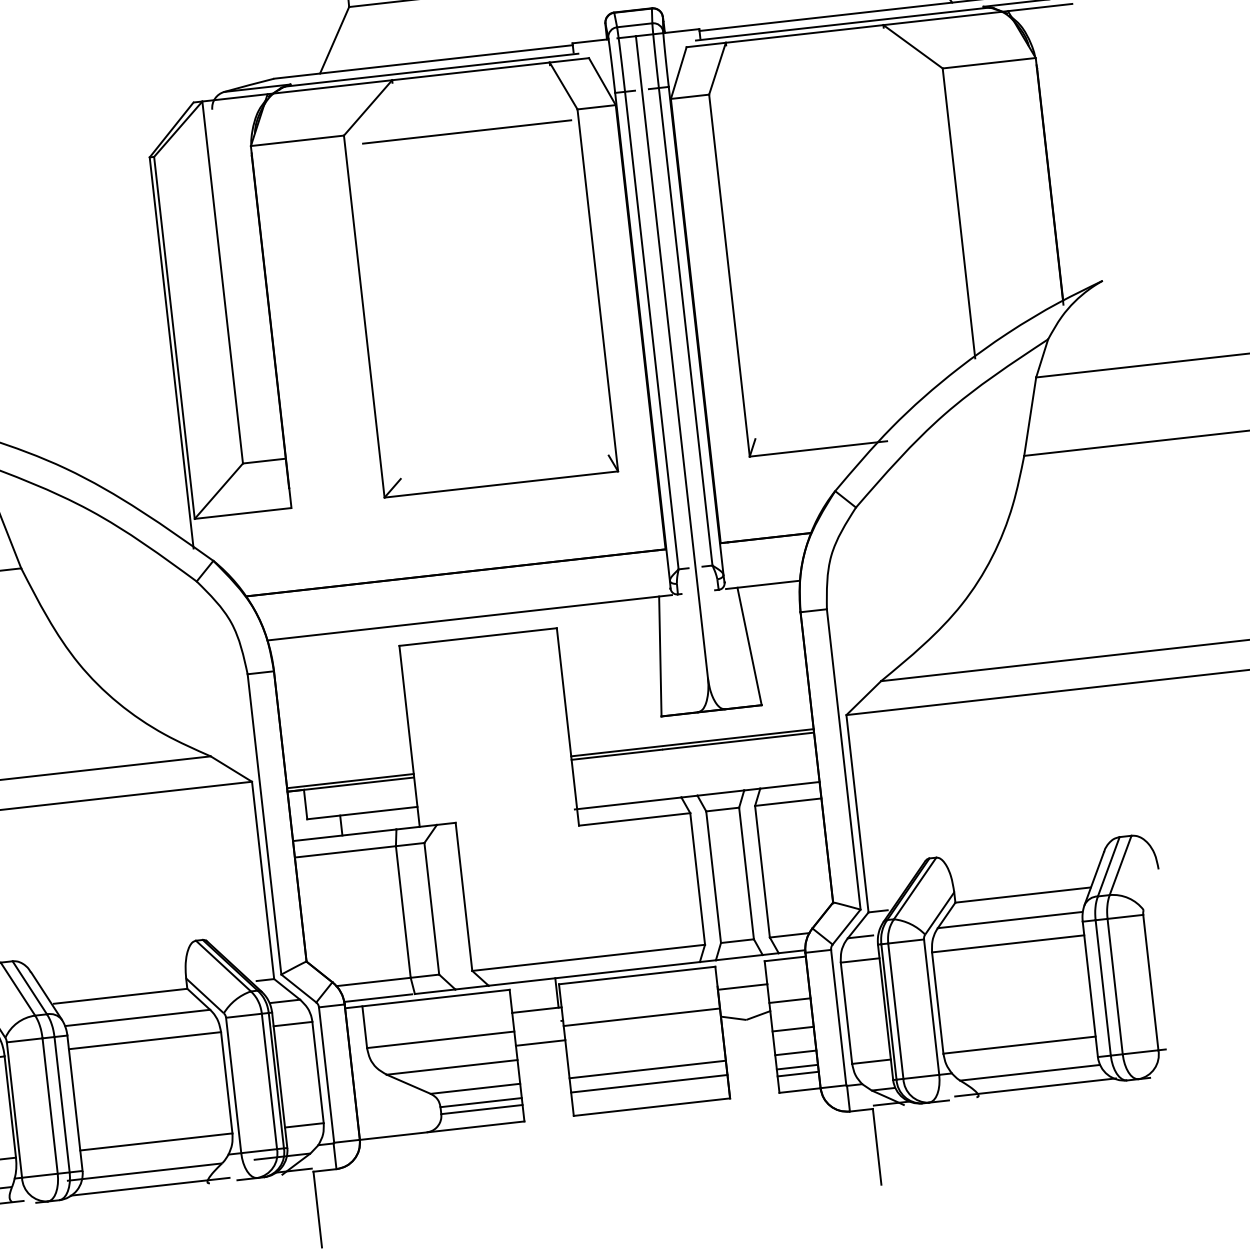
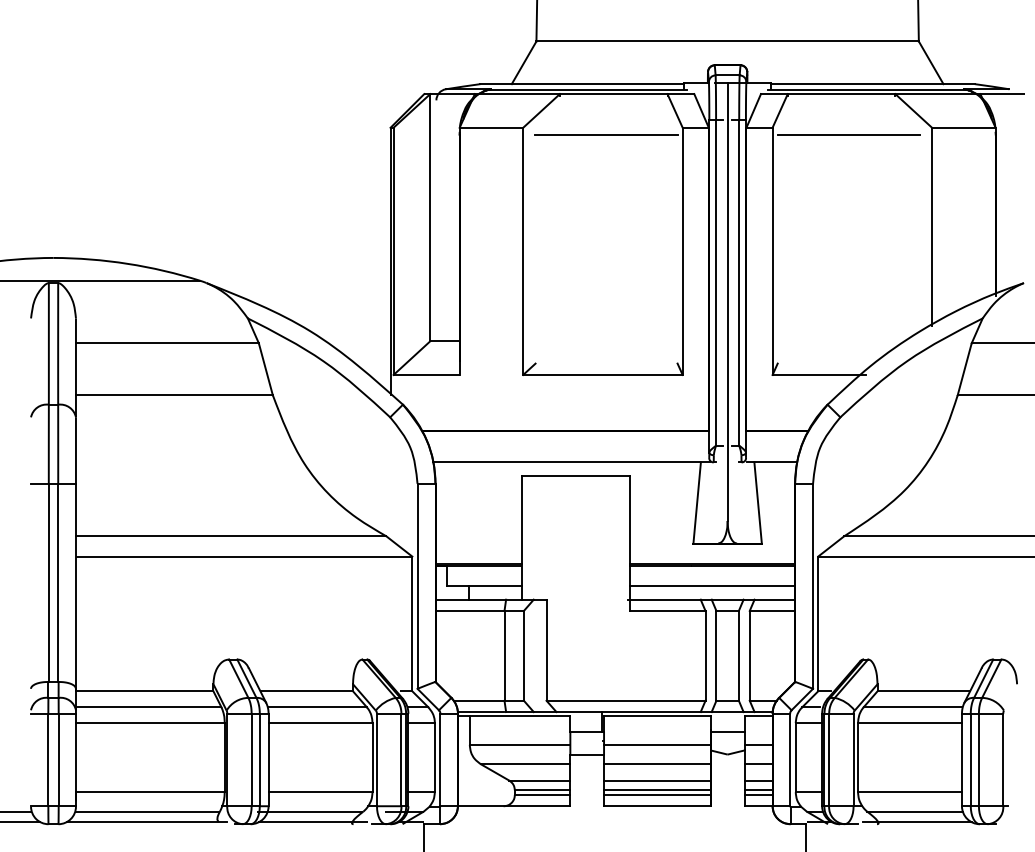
line: (821, 92) -> (848, 134), added
line: (696, 776) -> (712, 586), added
line: (645, 1045) -> (657, 764), added
line: (650, 1091) -> (657, 795), added

